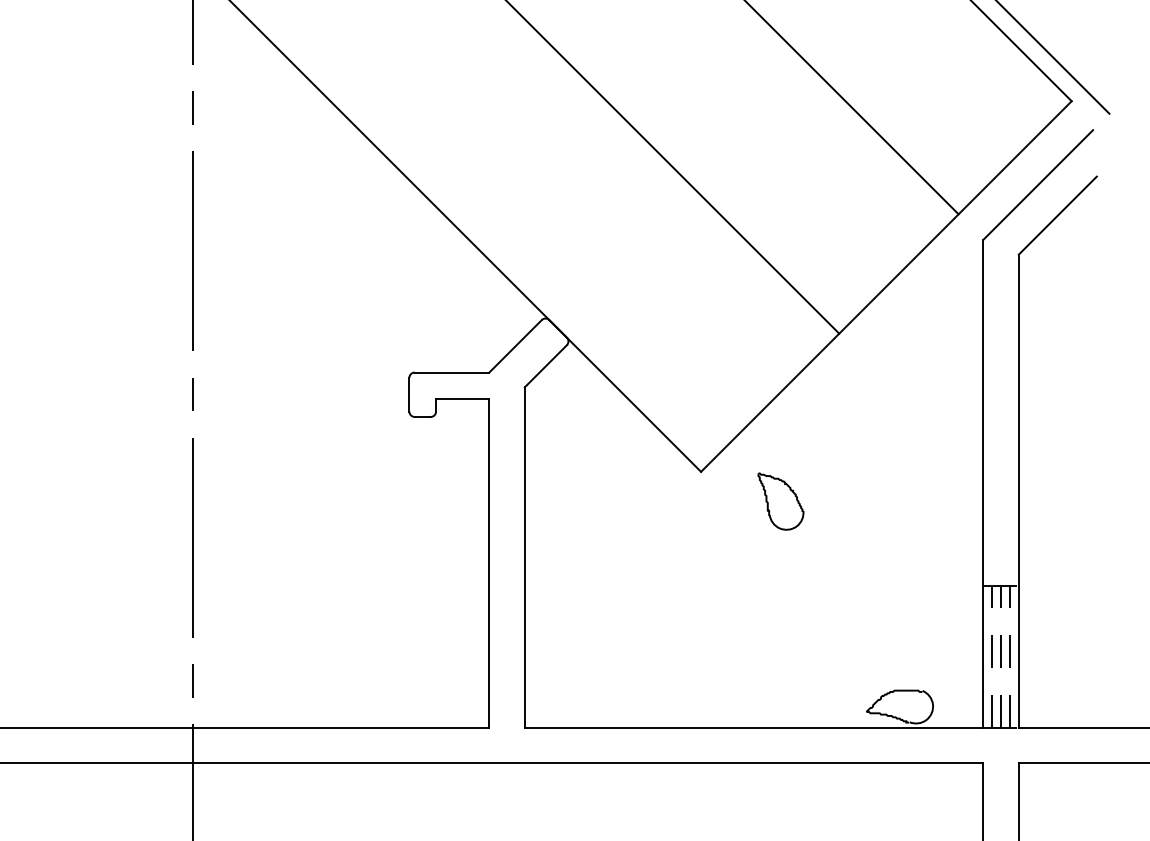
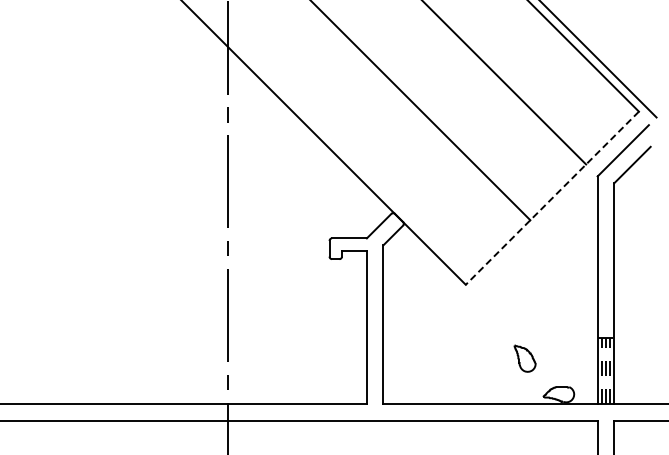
line: (886, 287) -> (552, 198), solid -> dashed
part: (779, 501) -> (524, 358), moved

